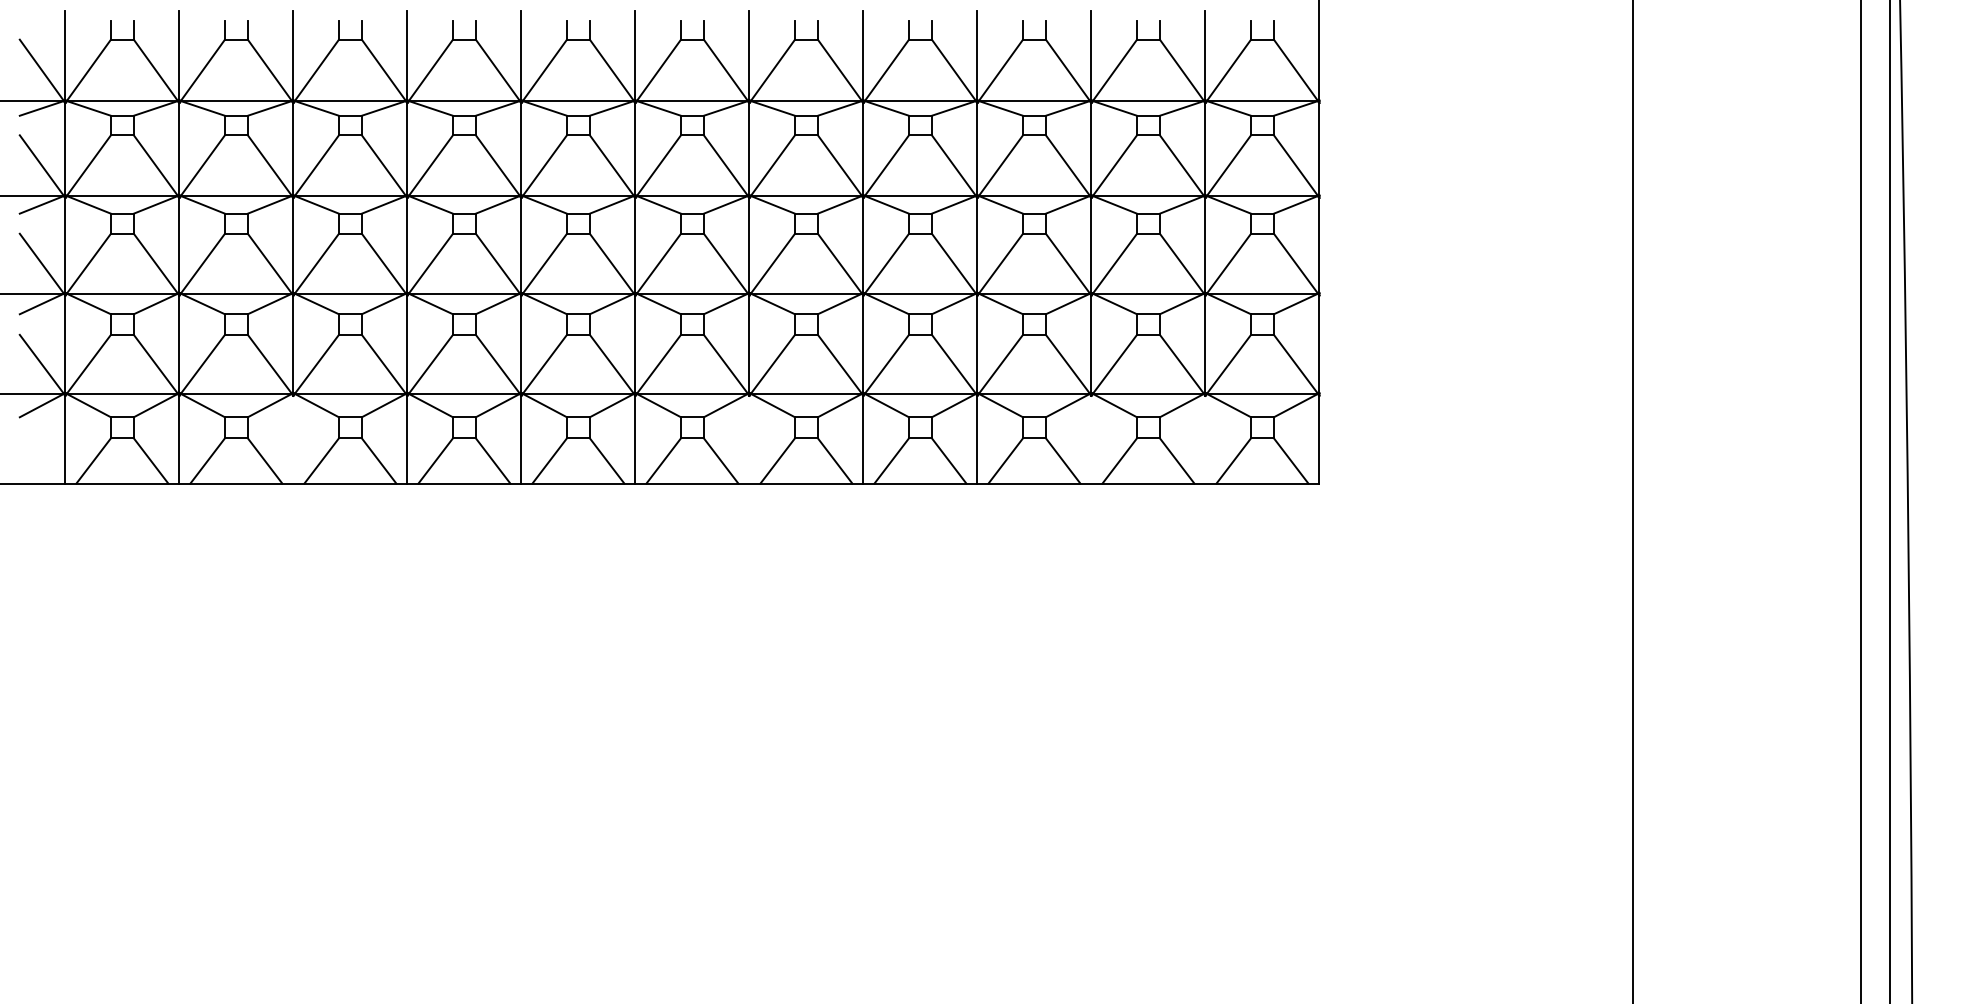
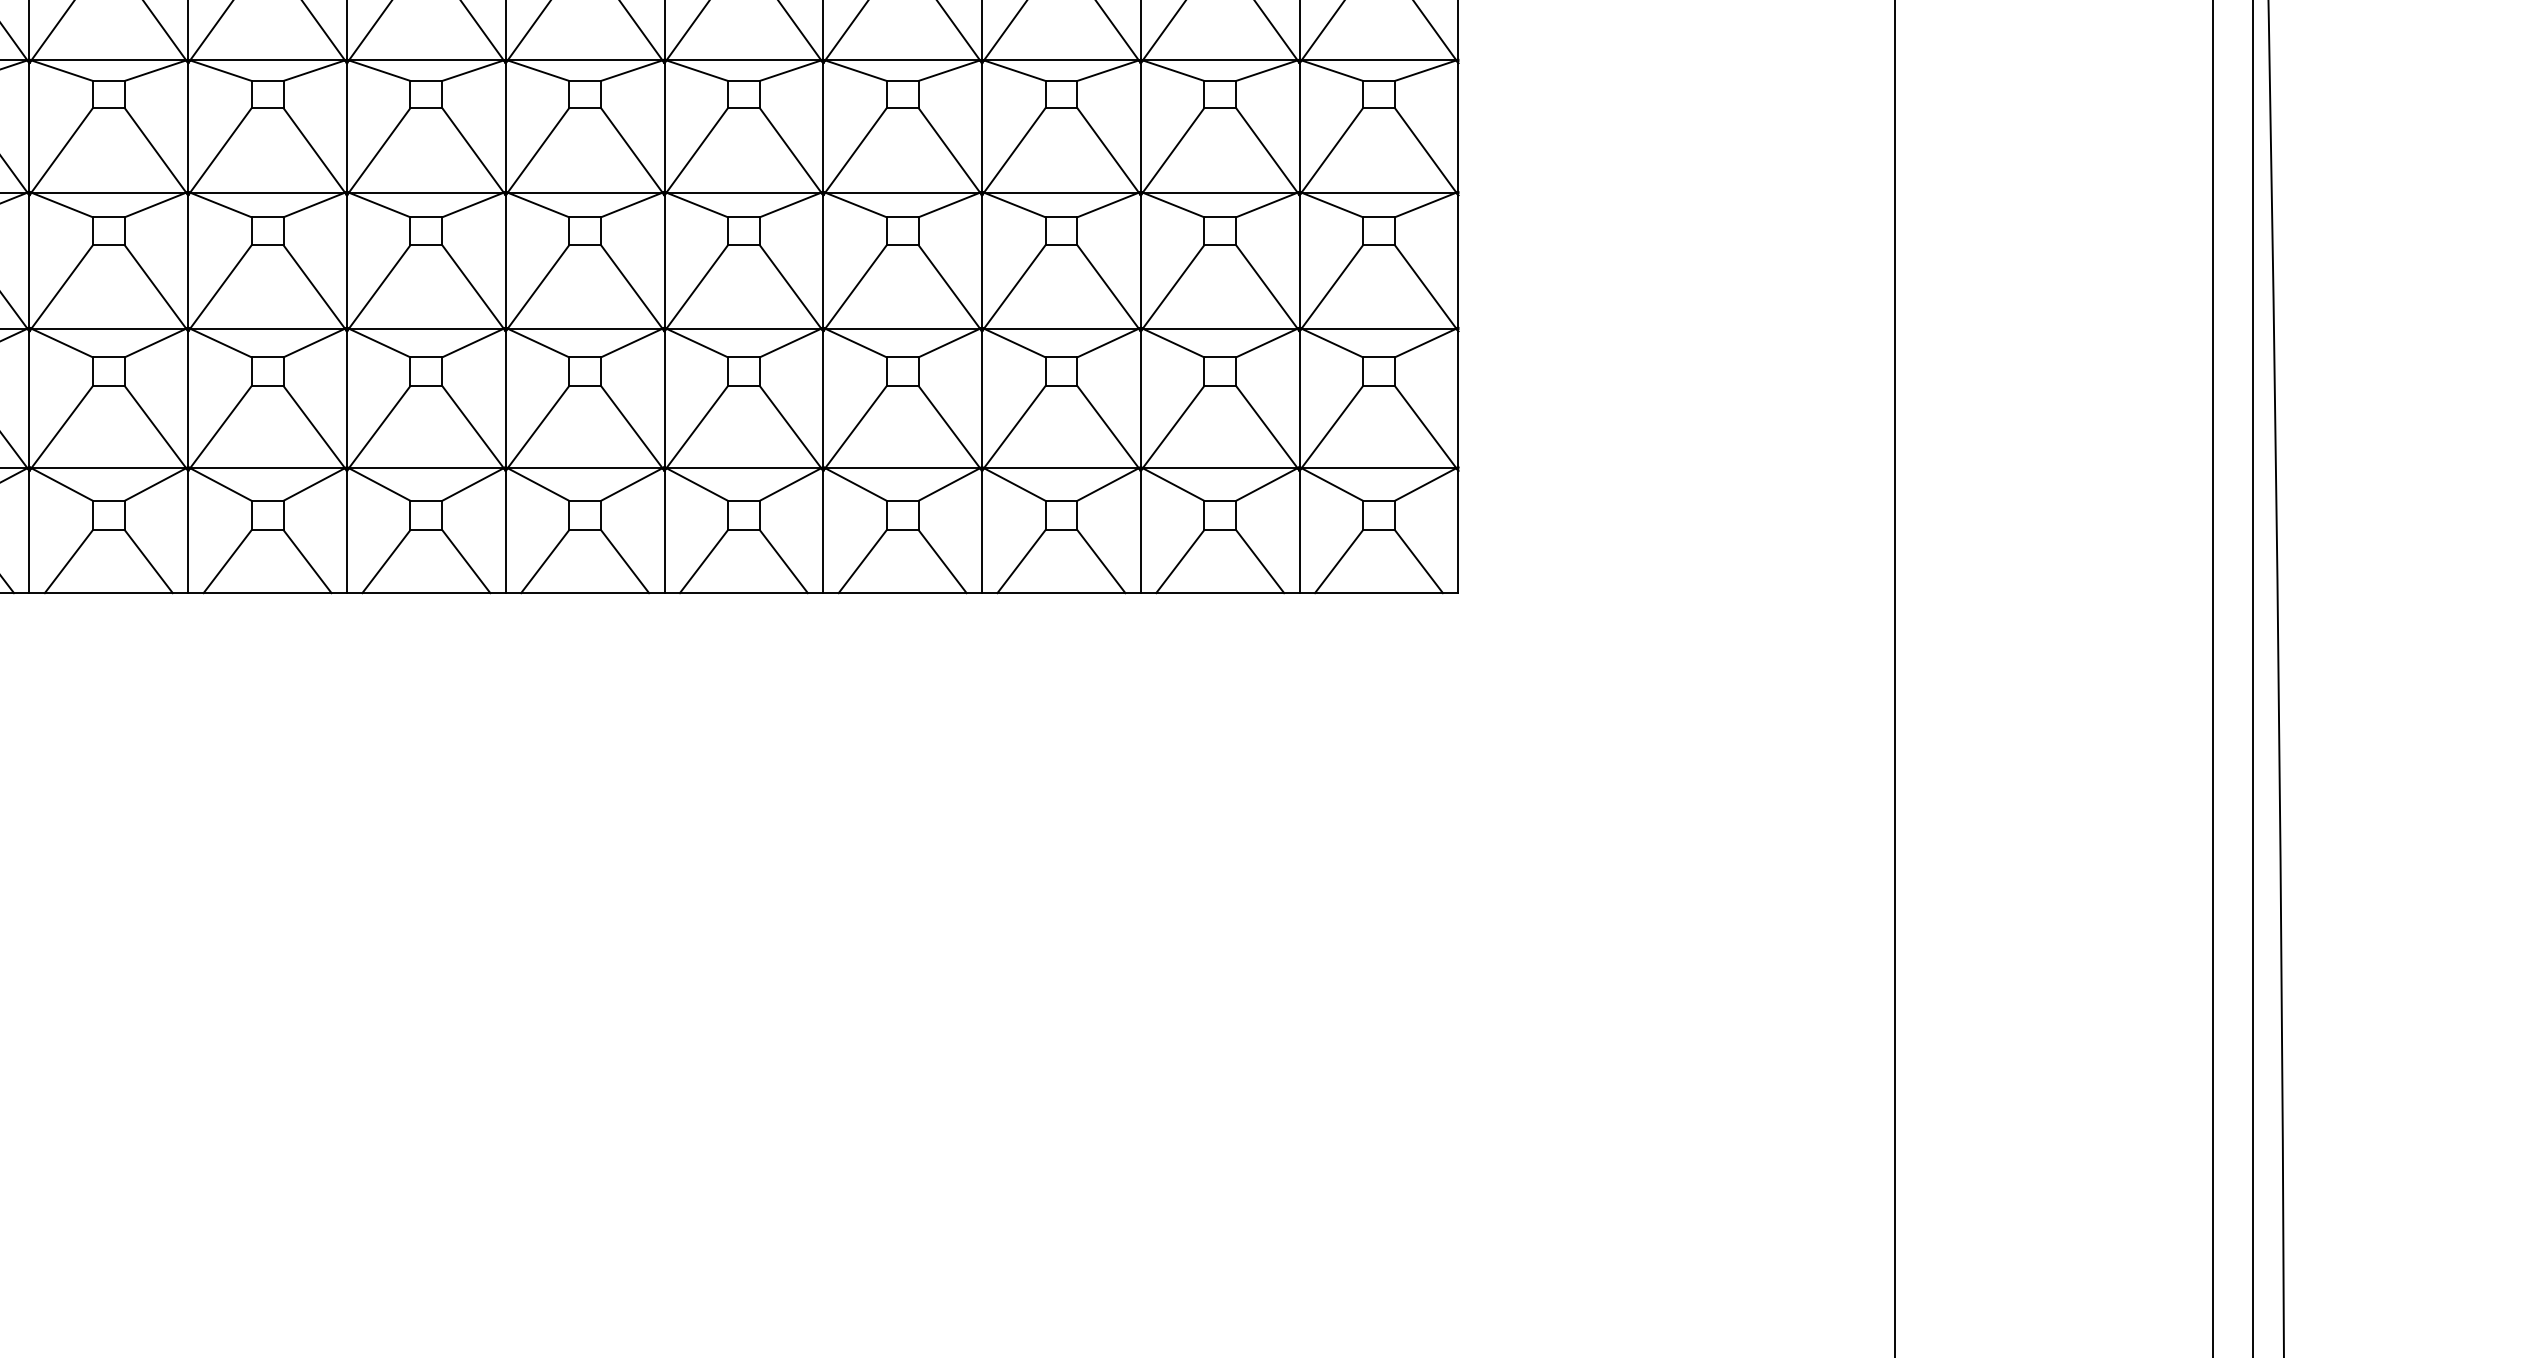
line: (293, 439) -> (29, 531), added
line: (749, 439) -> (664, 531), added
line: (1091, 439) -> (1140, 531), added
line: (1205, 439) -> (1299, 531), added

